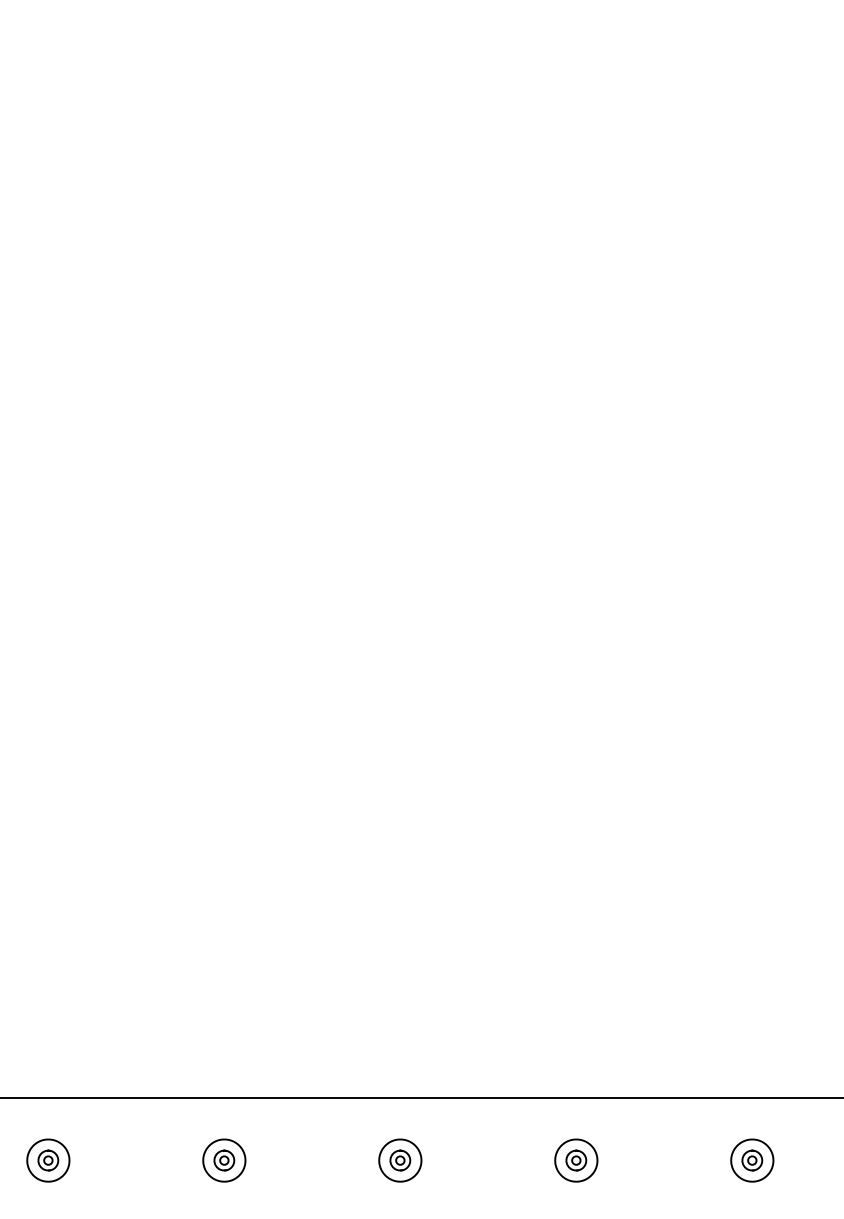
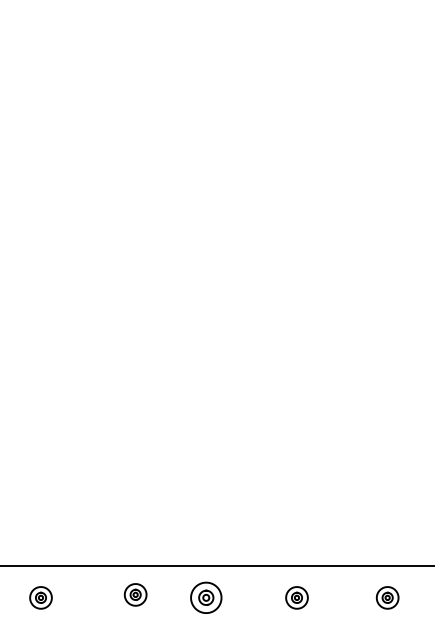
part: (47, 1159) -> (40, 597), moved
part: (224, 1159) -> (135, 594), moved
part: (400, 1159) -> (206, 597), size x1.4

